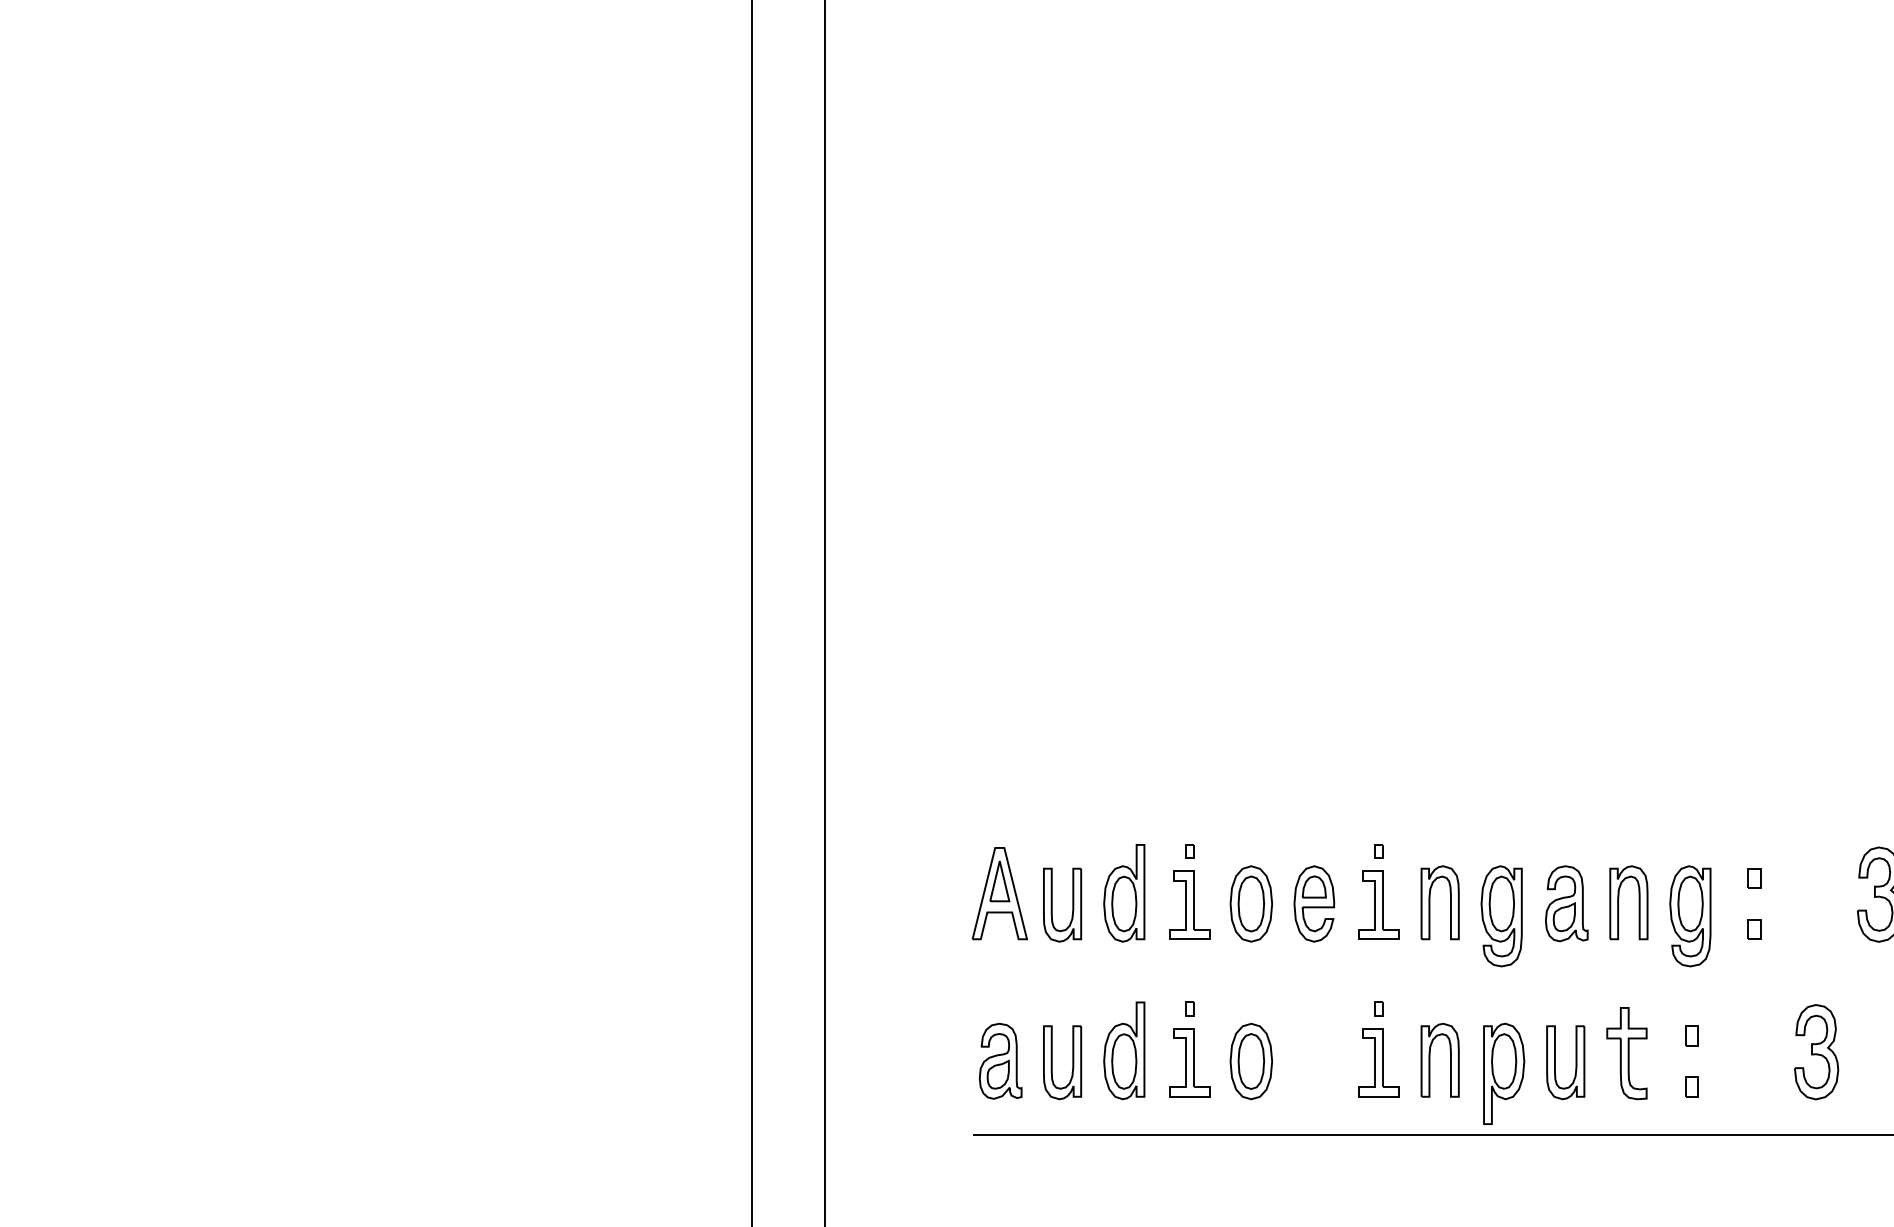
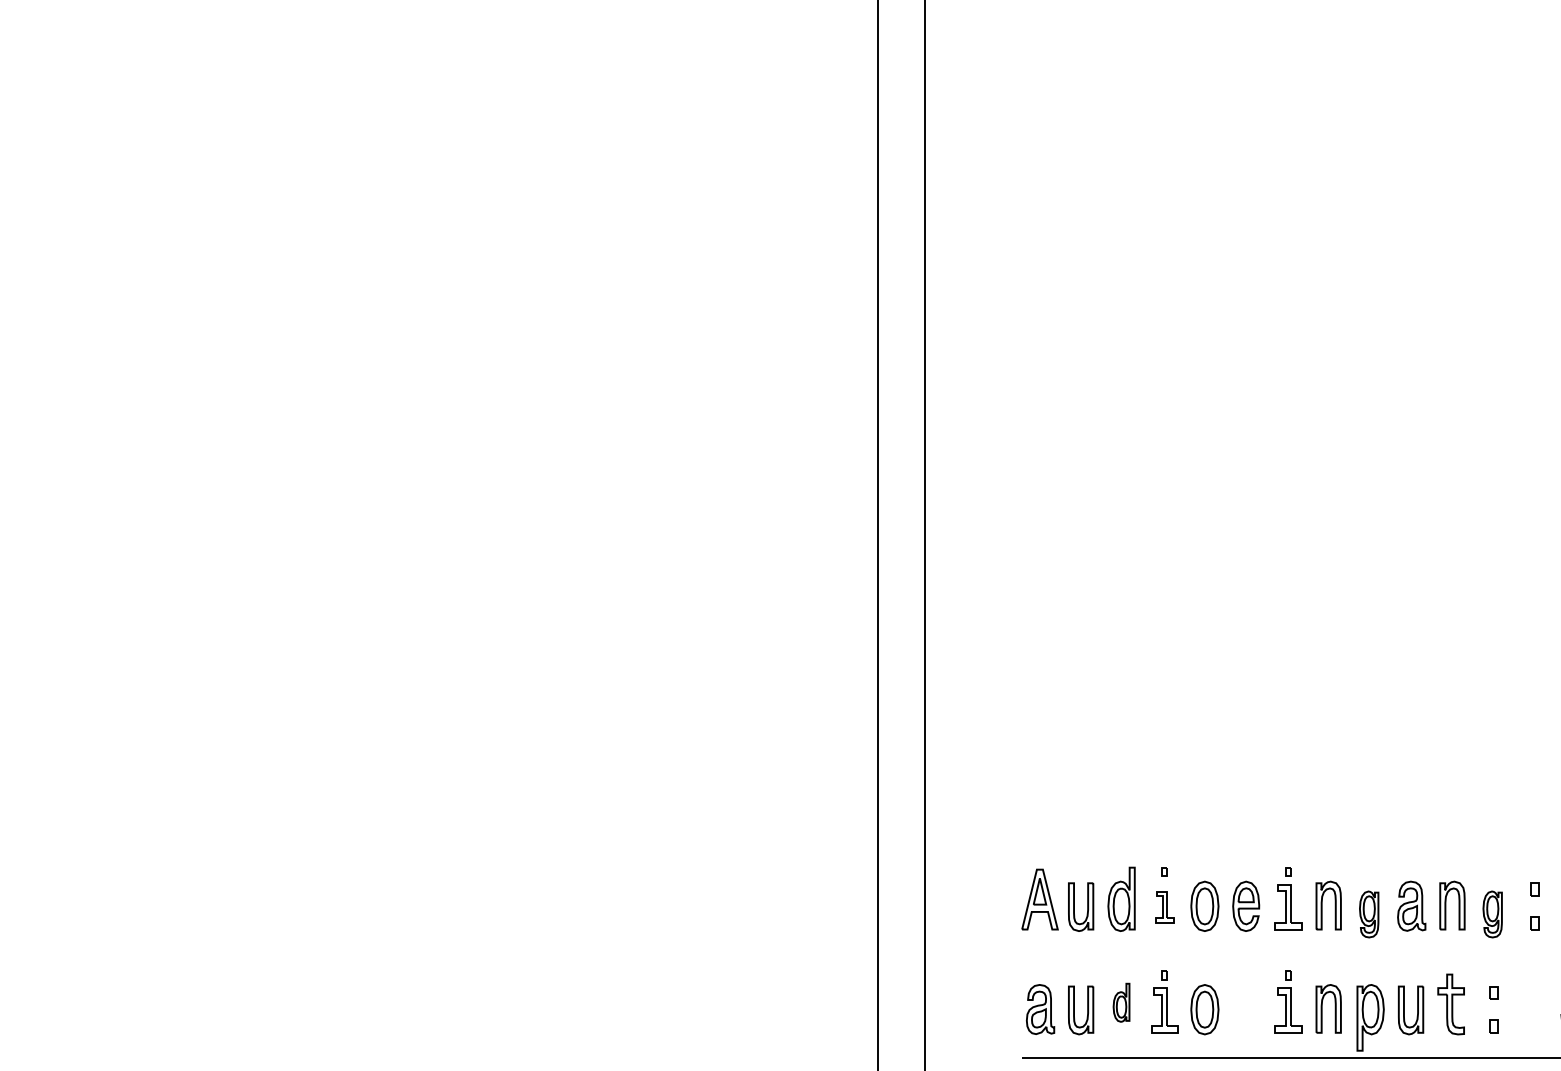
part: (1189, 905) -> (1164, 907), size x0.7
part: (1502, 916) -> (1369, 914), size x0.7
part: (1689, 916) -> (1492, 914), size x0.7
part: (1124, 1050) -> (1121, 1002), size x0.6

